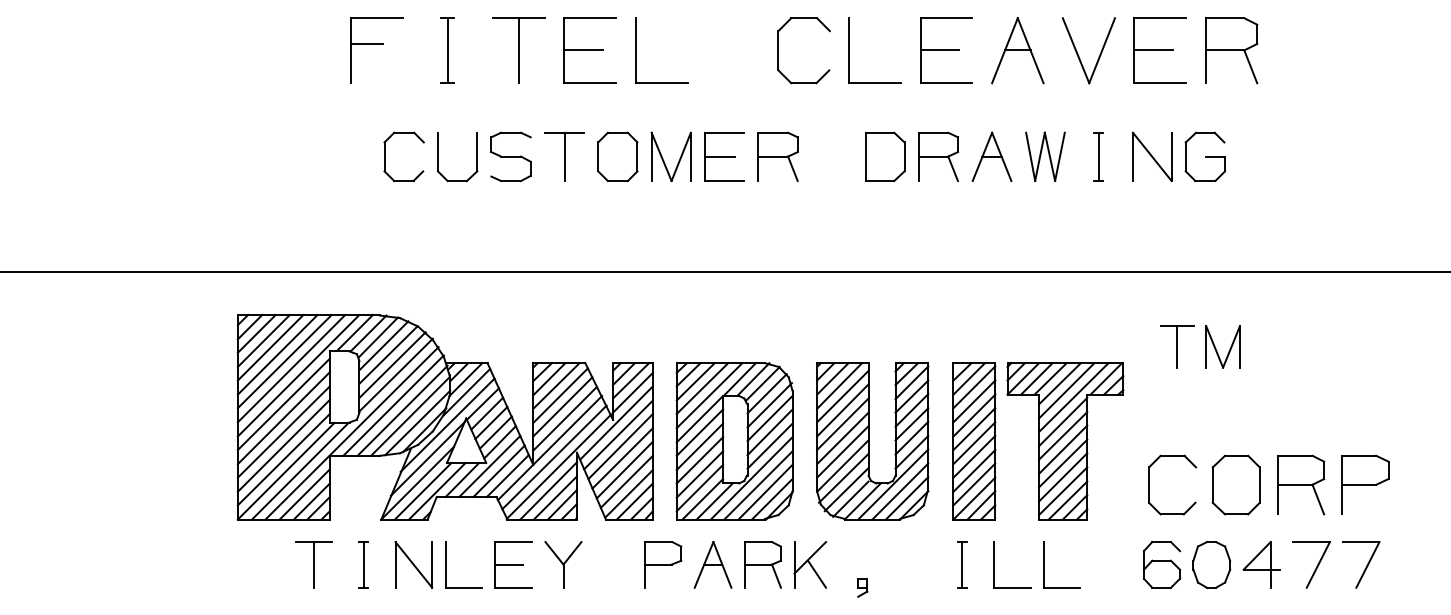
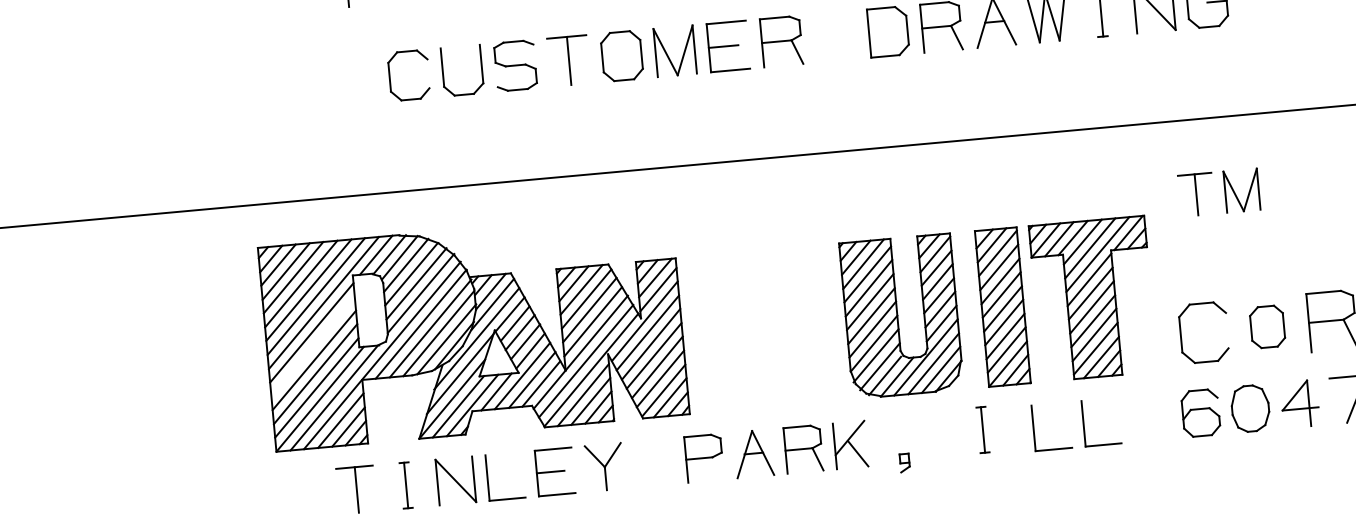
line: (283, 418) -> (312, 346), removed
part: (734, 441) -> (763, 329), removed
part: (1235, 484) -> (1266, 326), size x0.7
part: (962, 564) -> (982, 429), moved

